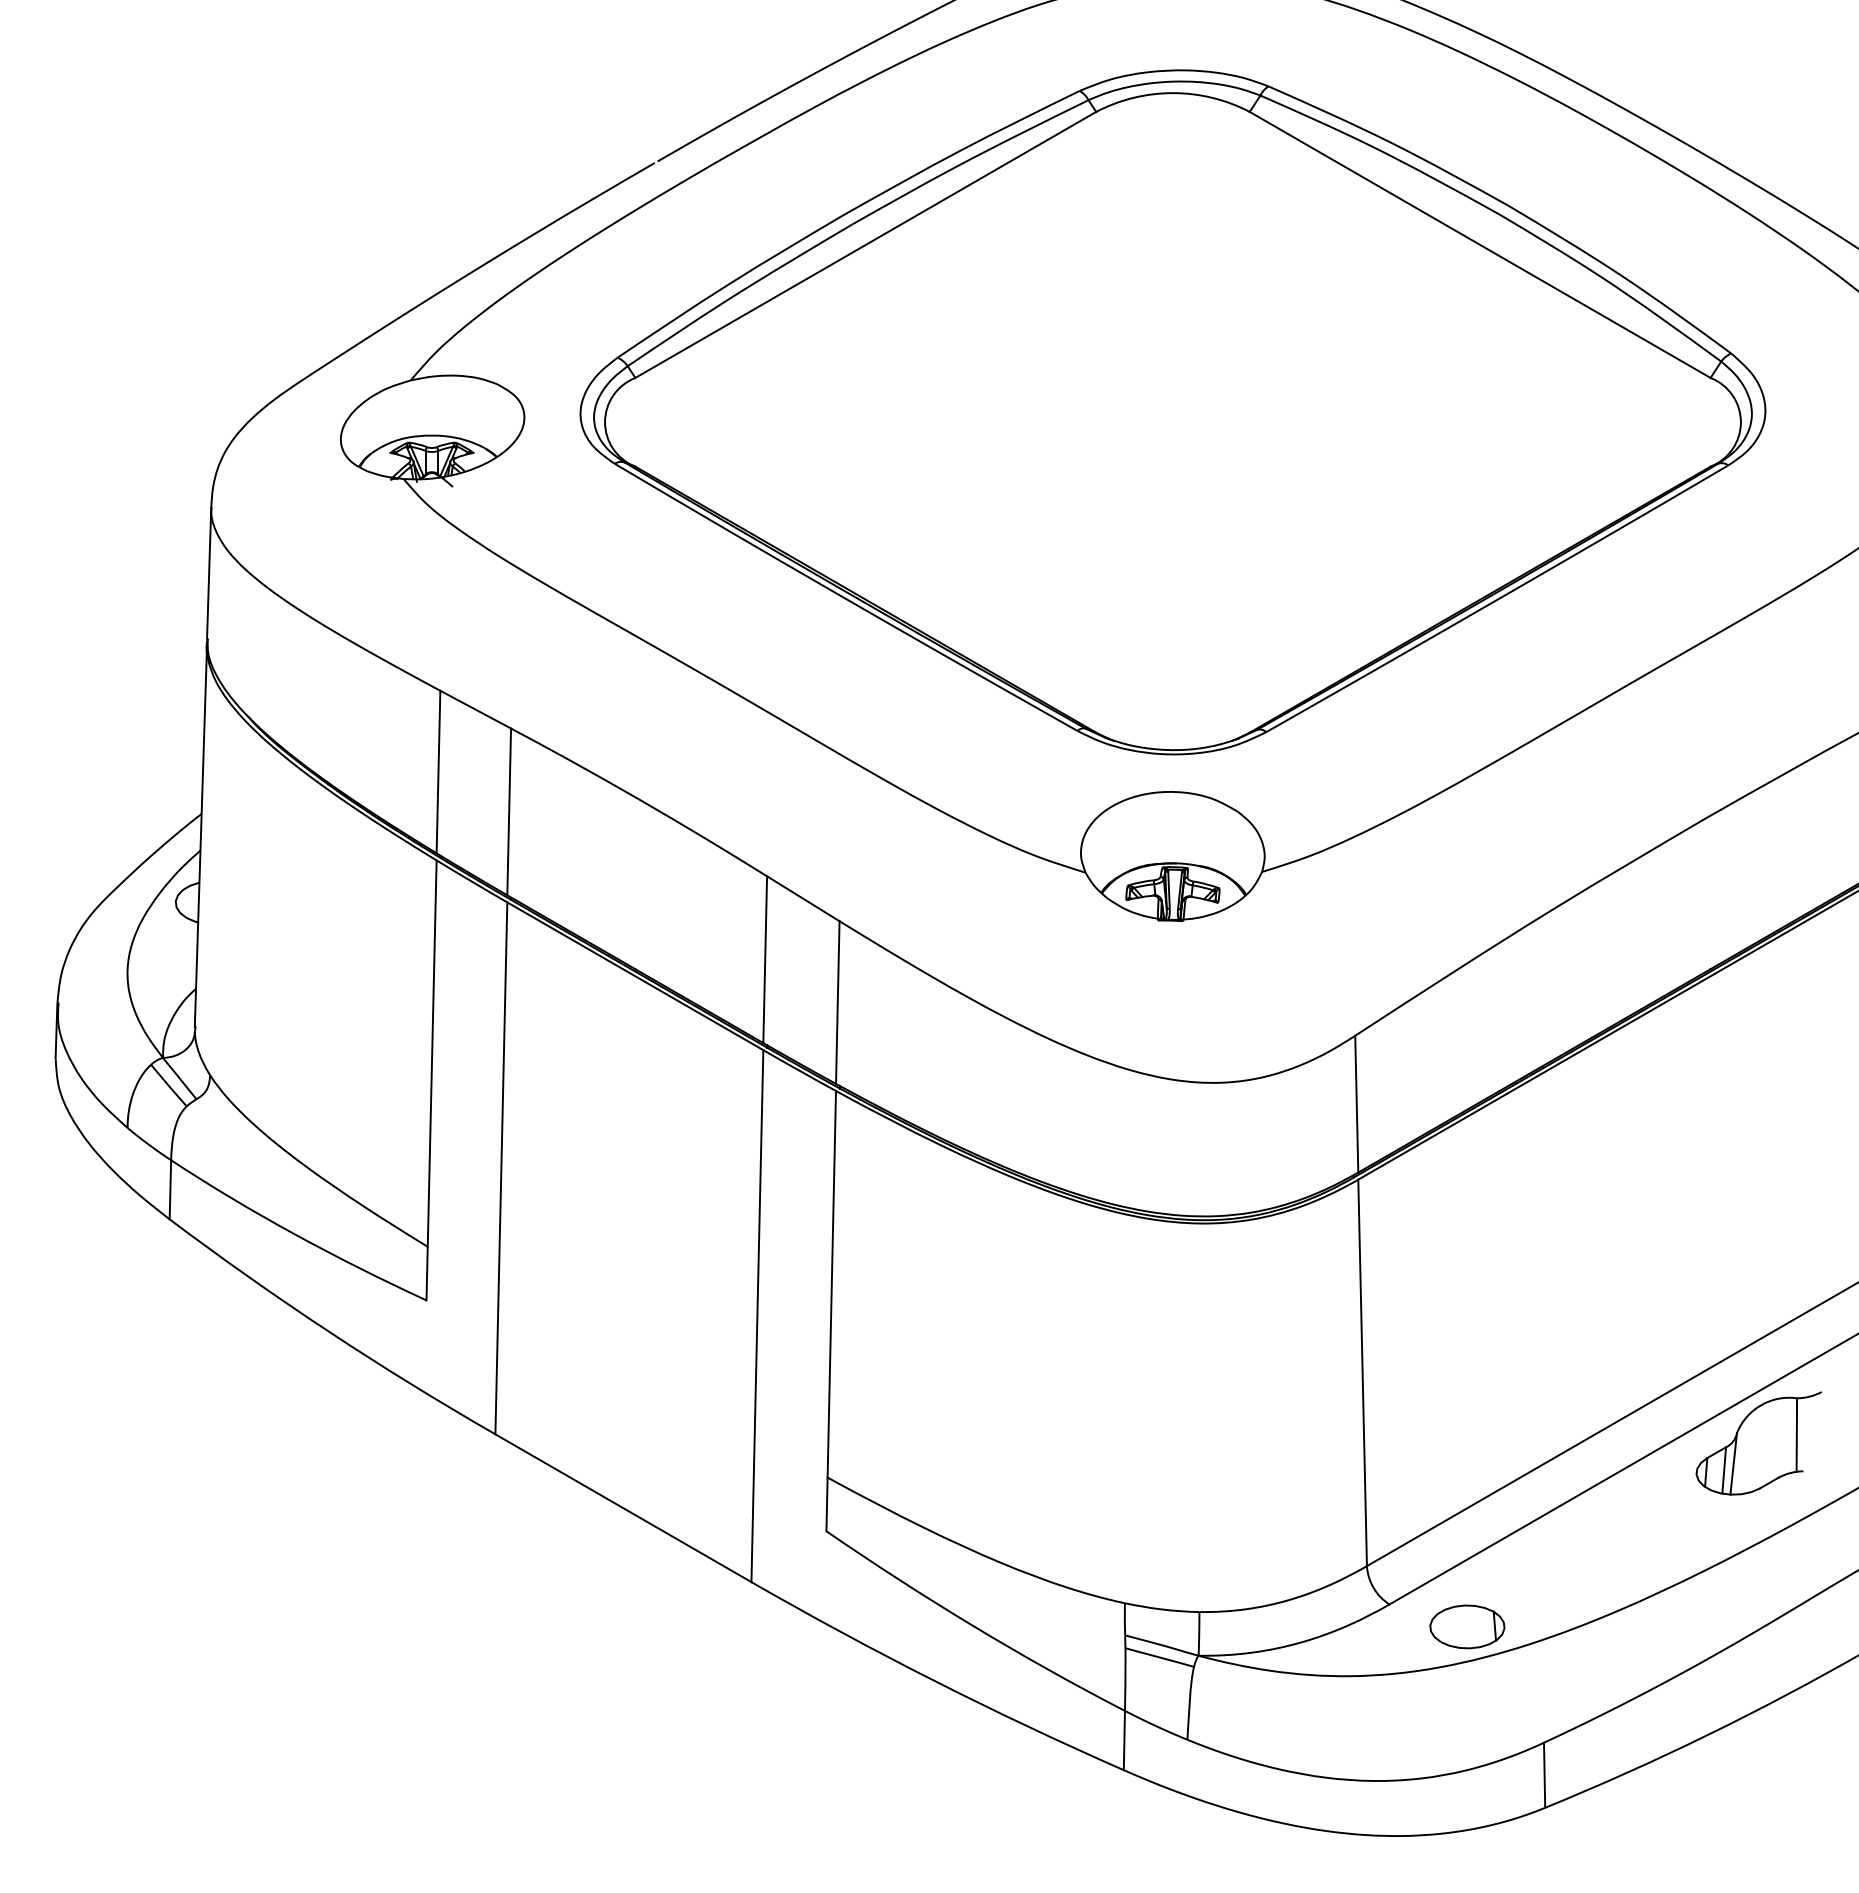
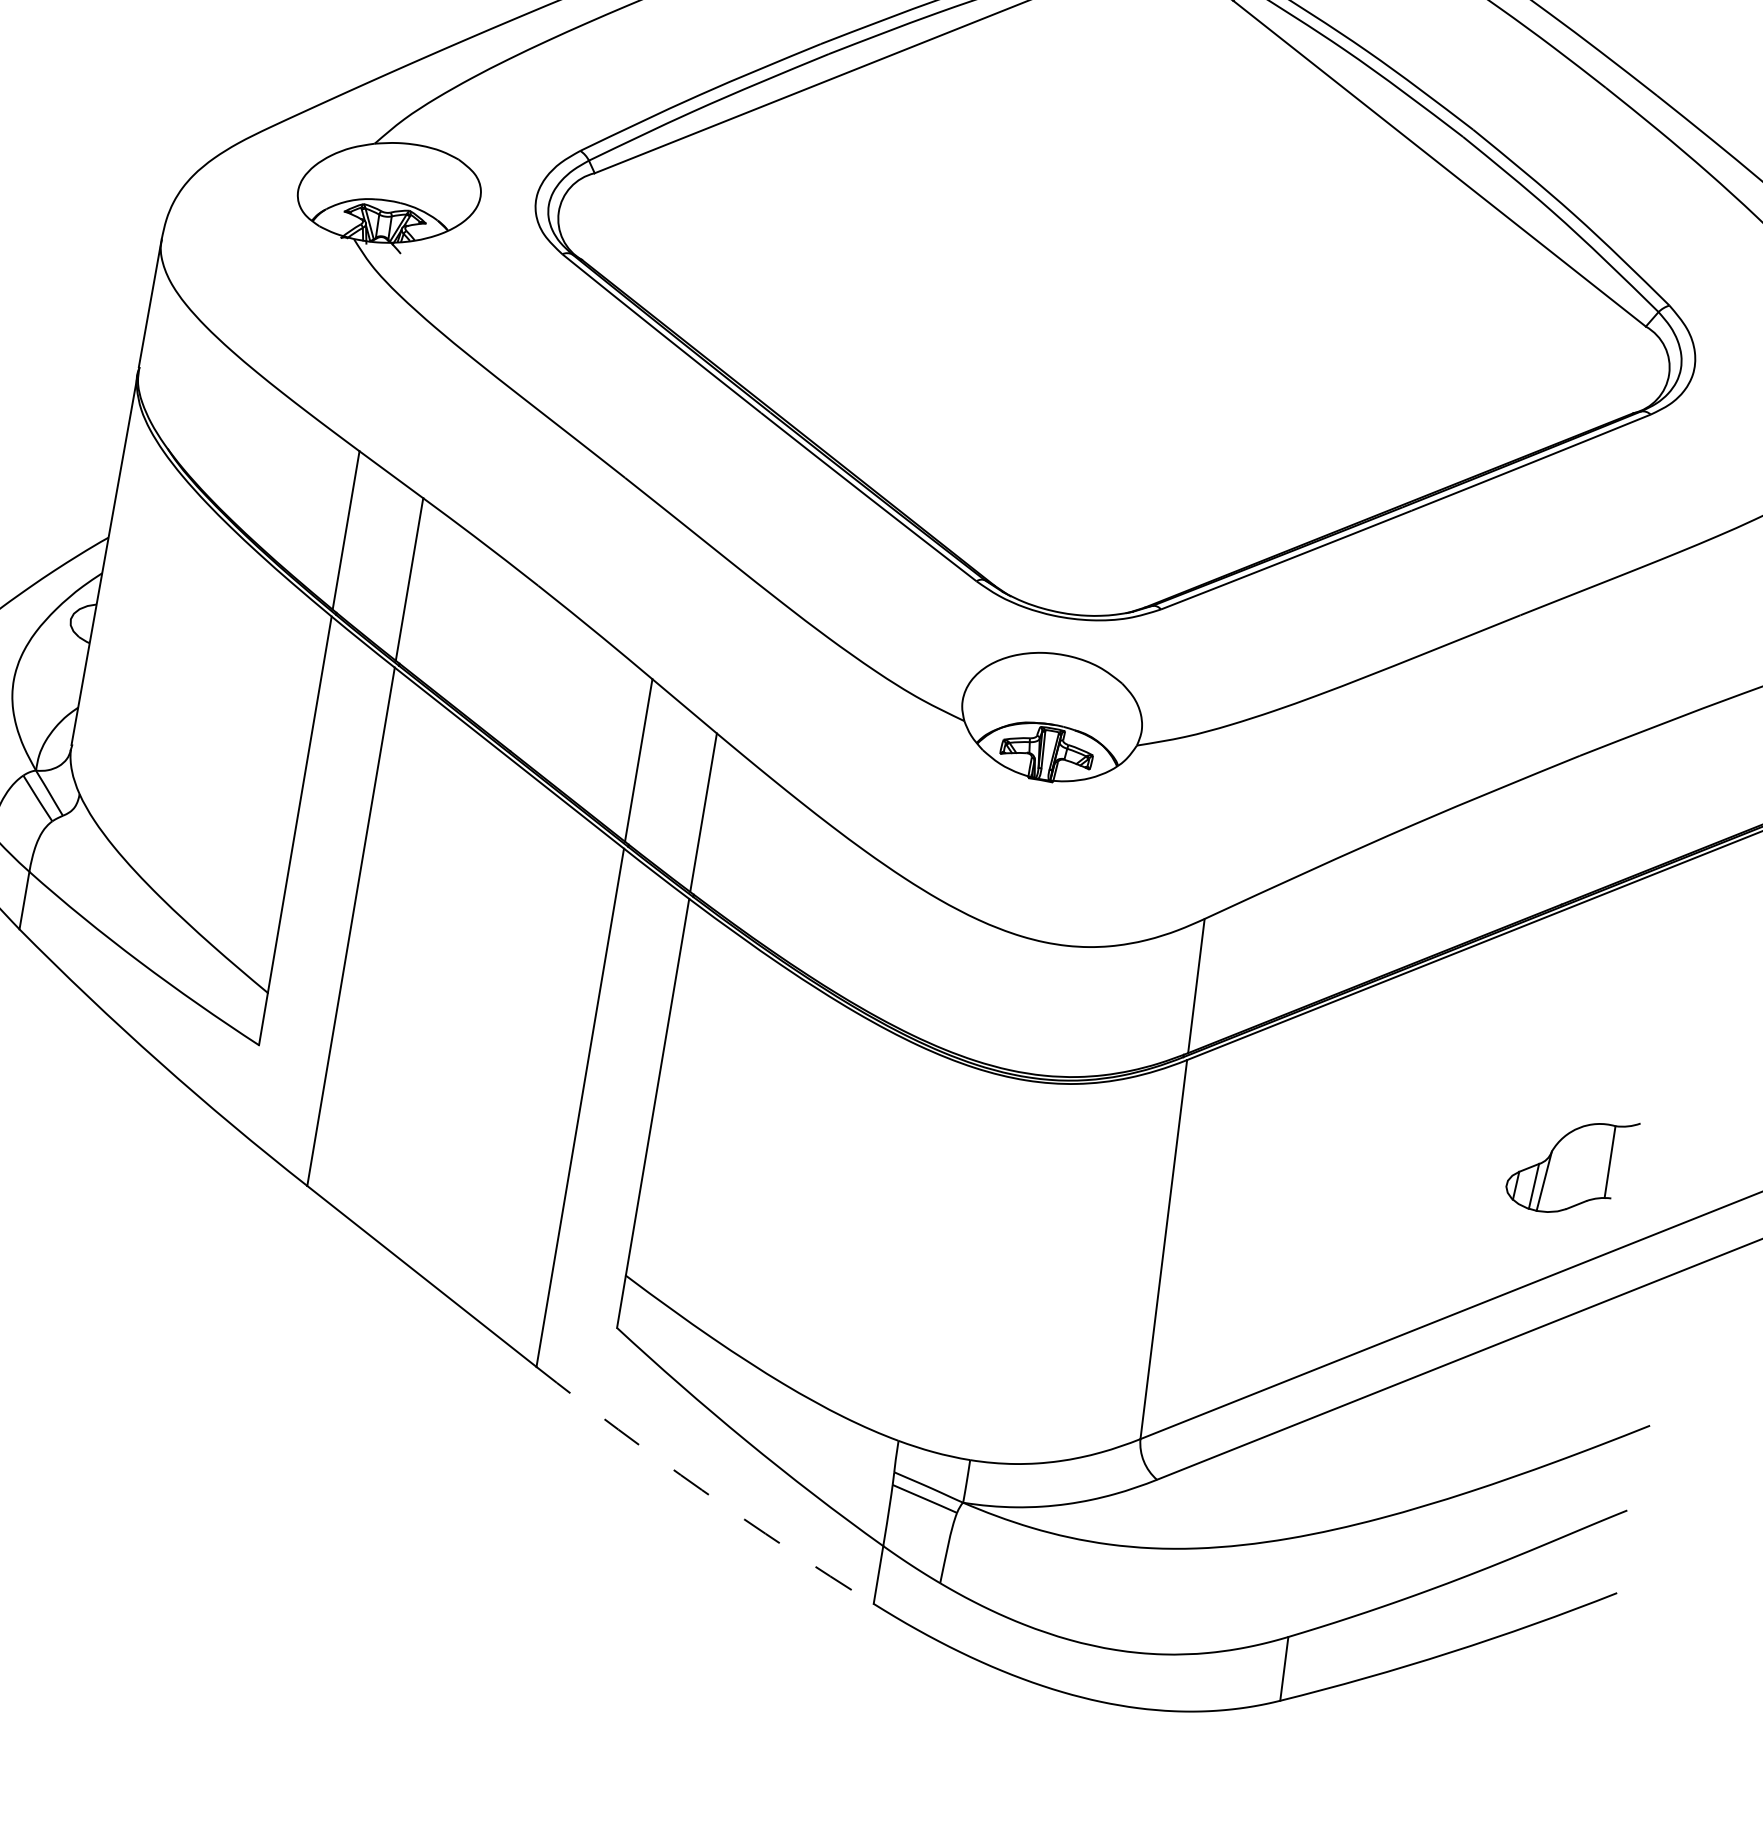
part: (1758, 1443) -> (1571, 1164), moved
part: (1467, 1626) -> (1230, 1512), removed
arc: (935, 1681) -> (702, 1490), solid -> dashed

